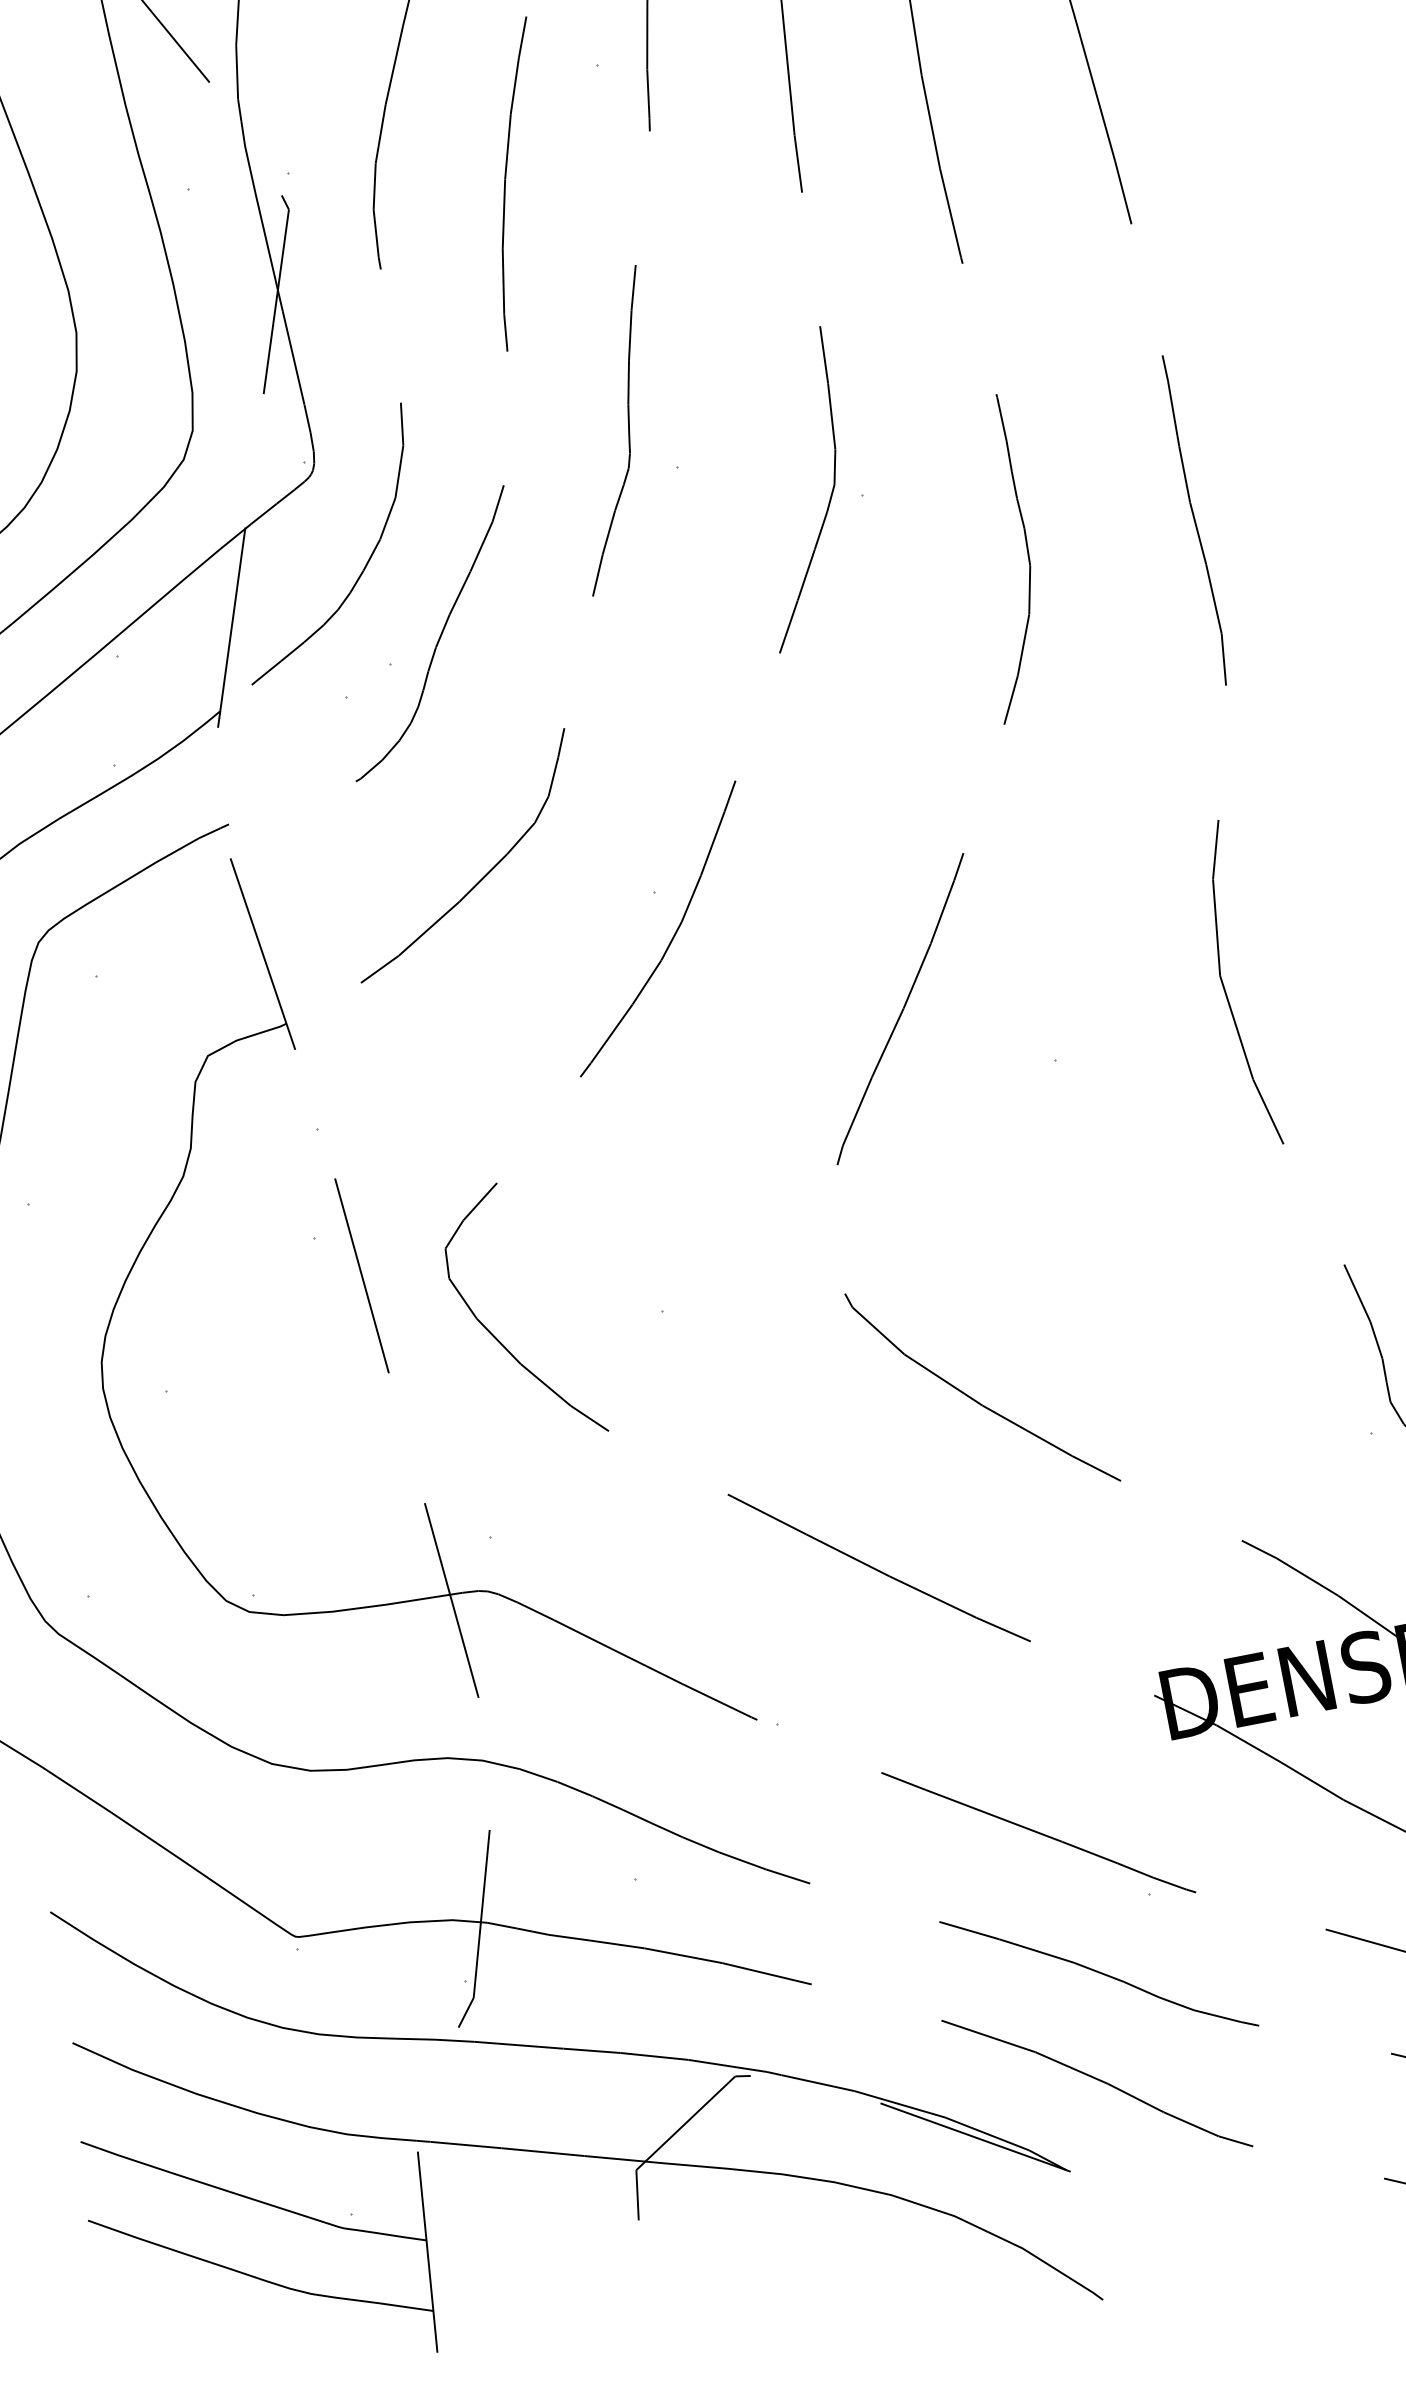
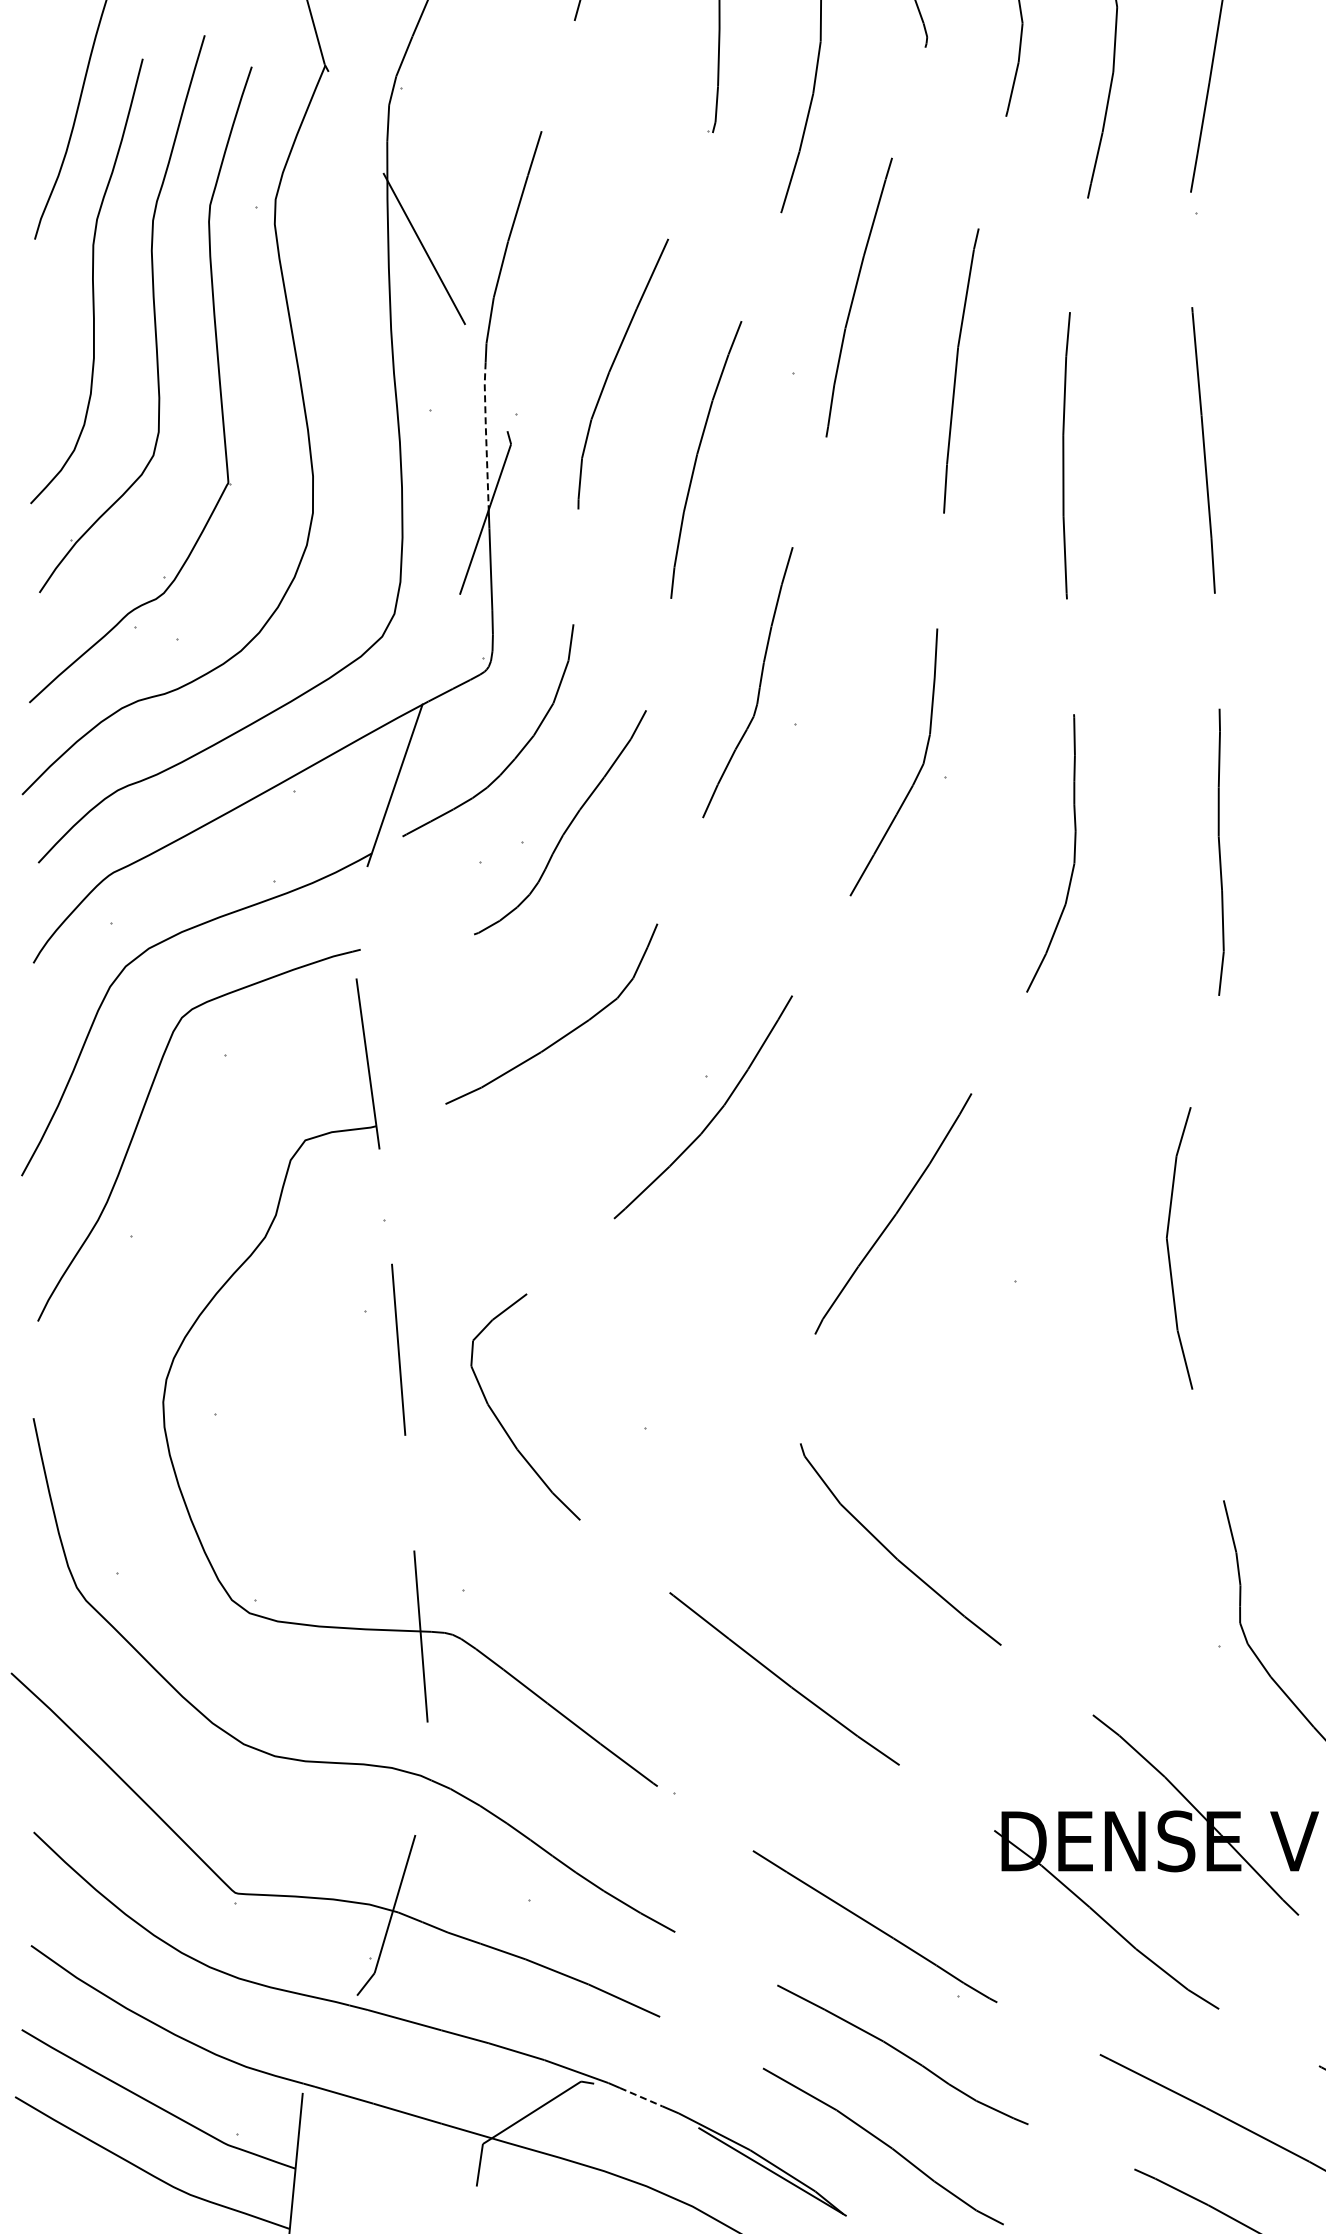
line: (258, 205) -> (486, 435), solid -> dashed
line: (808, 2081) -> (641, 2097), solid -> dashed

